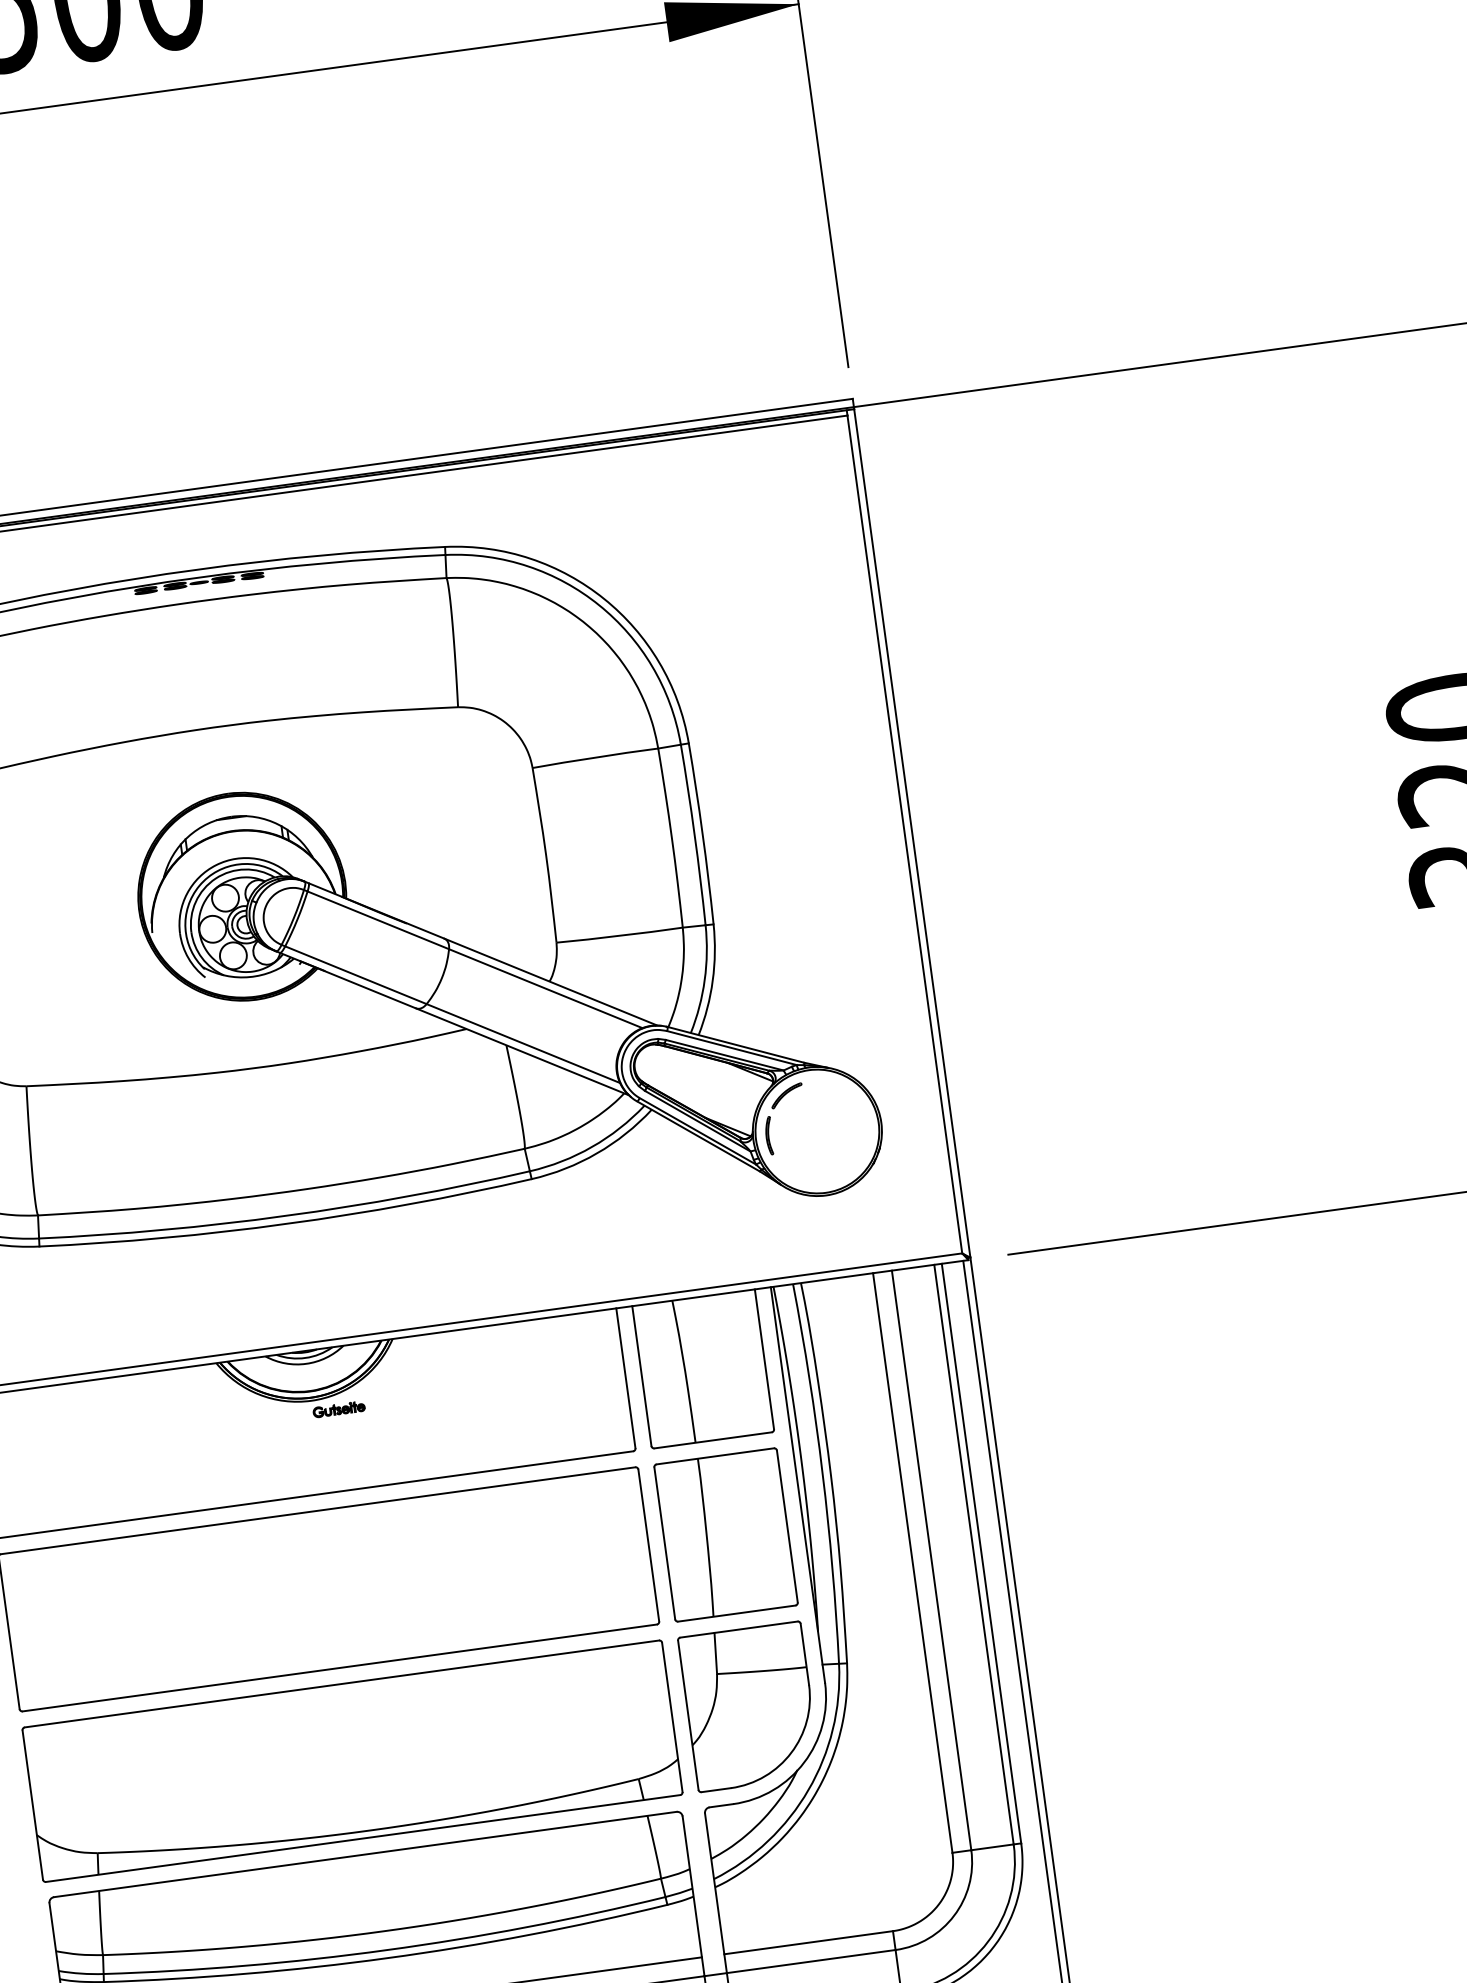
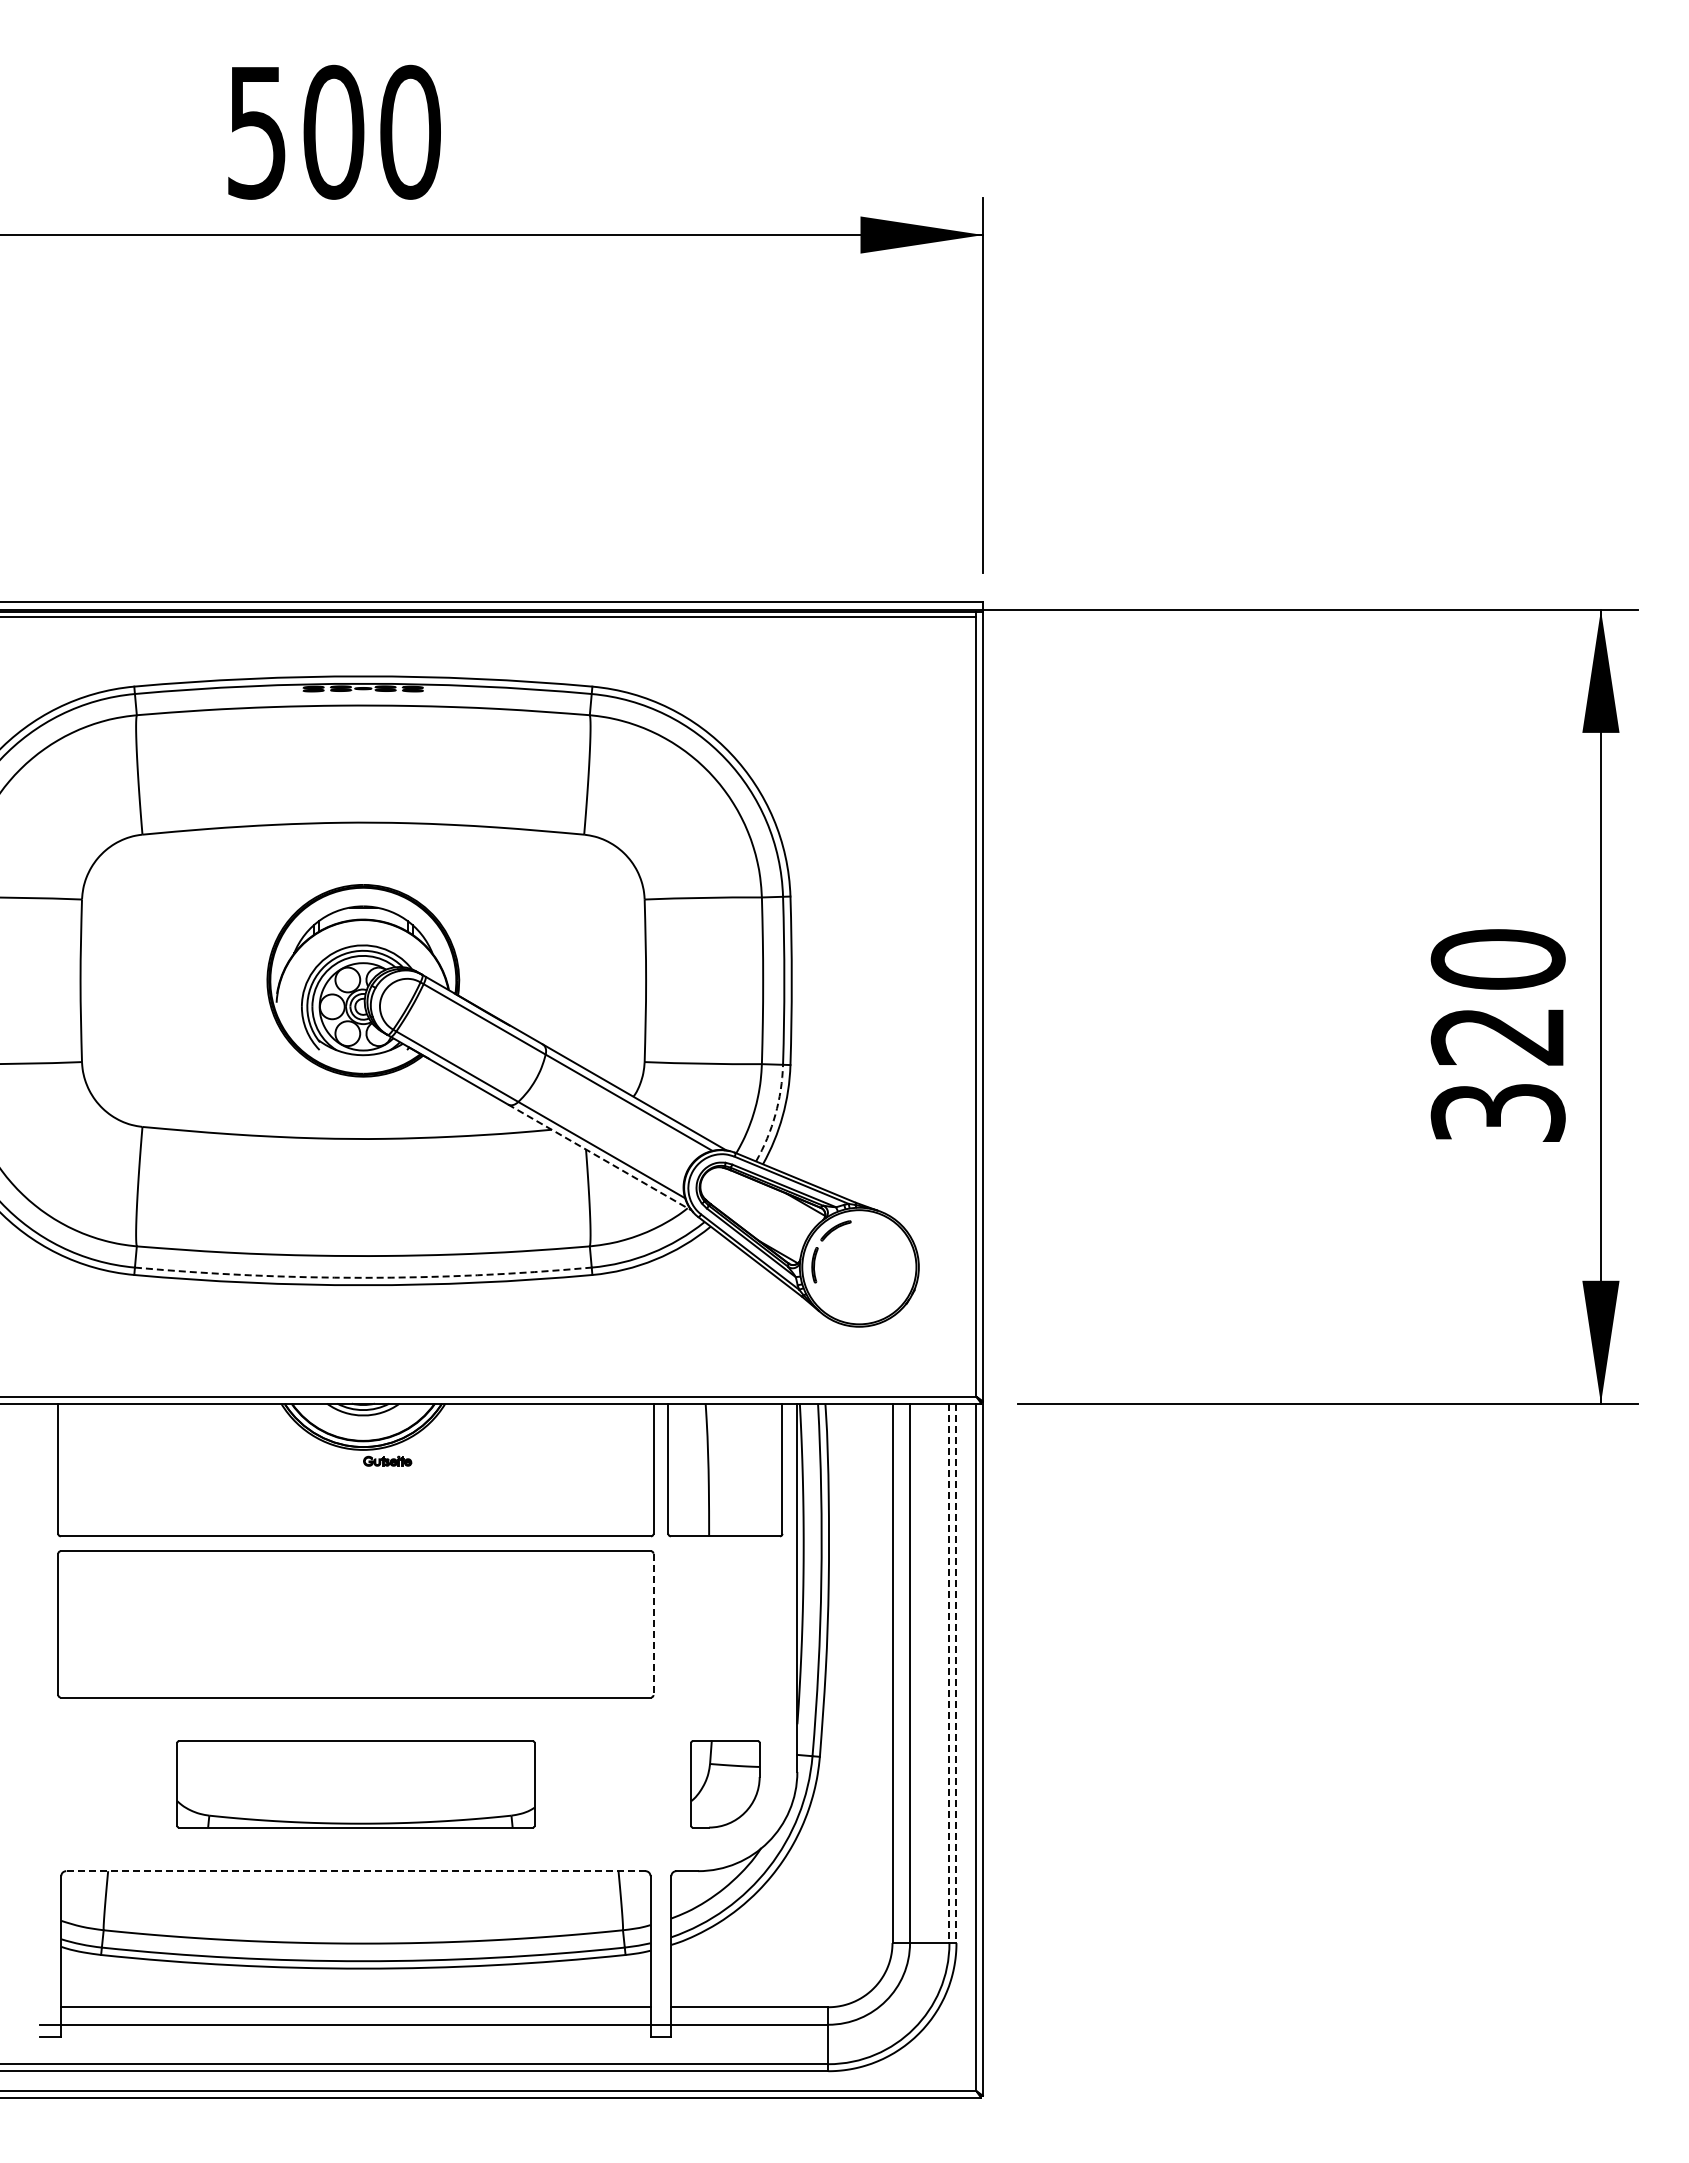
arc: (704, 979) -> (775, 1114), solid -> dashed
line: (522, 1051) -> (599, 1157), solid -> dashed
arc: (286, 1215) -> (363, 1277), solid -> dashed
part: (726, 1535) -> (725, 1624), removed
line: (648, 1545) -> (653, 1624), solid -> dashed
line: (981, 1553) -> (956, 1673), solid -> dashed
line: (974, 1554) -> (949, 1673), solid -> dashed
part: (749, 1706) -> (725, 1784), size x0.6
part: (352, 1761) -> (355, 1784), size x0.6
line: (364, 1854) -> (355, 1871), solid -> dashed

